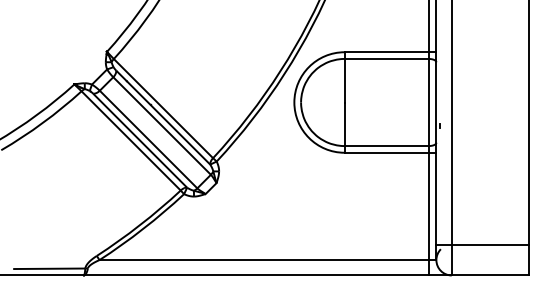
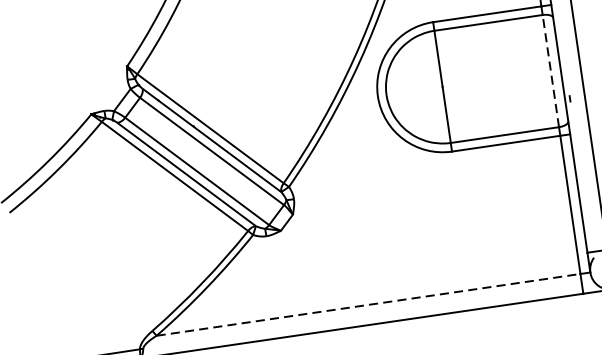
line: (428, 102) -> (550, 71), solid -> dashed
line: (264, 260) -> (369, 305), solid -> dashed

